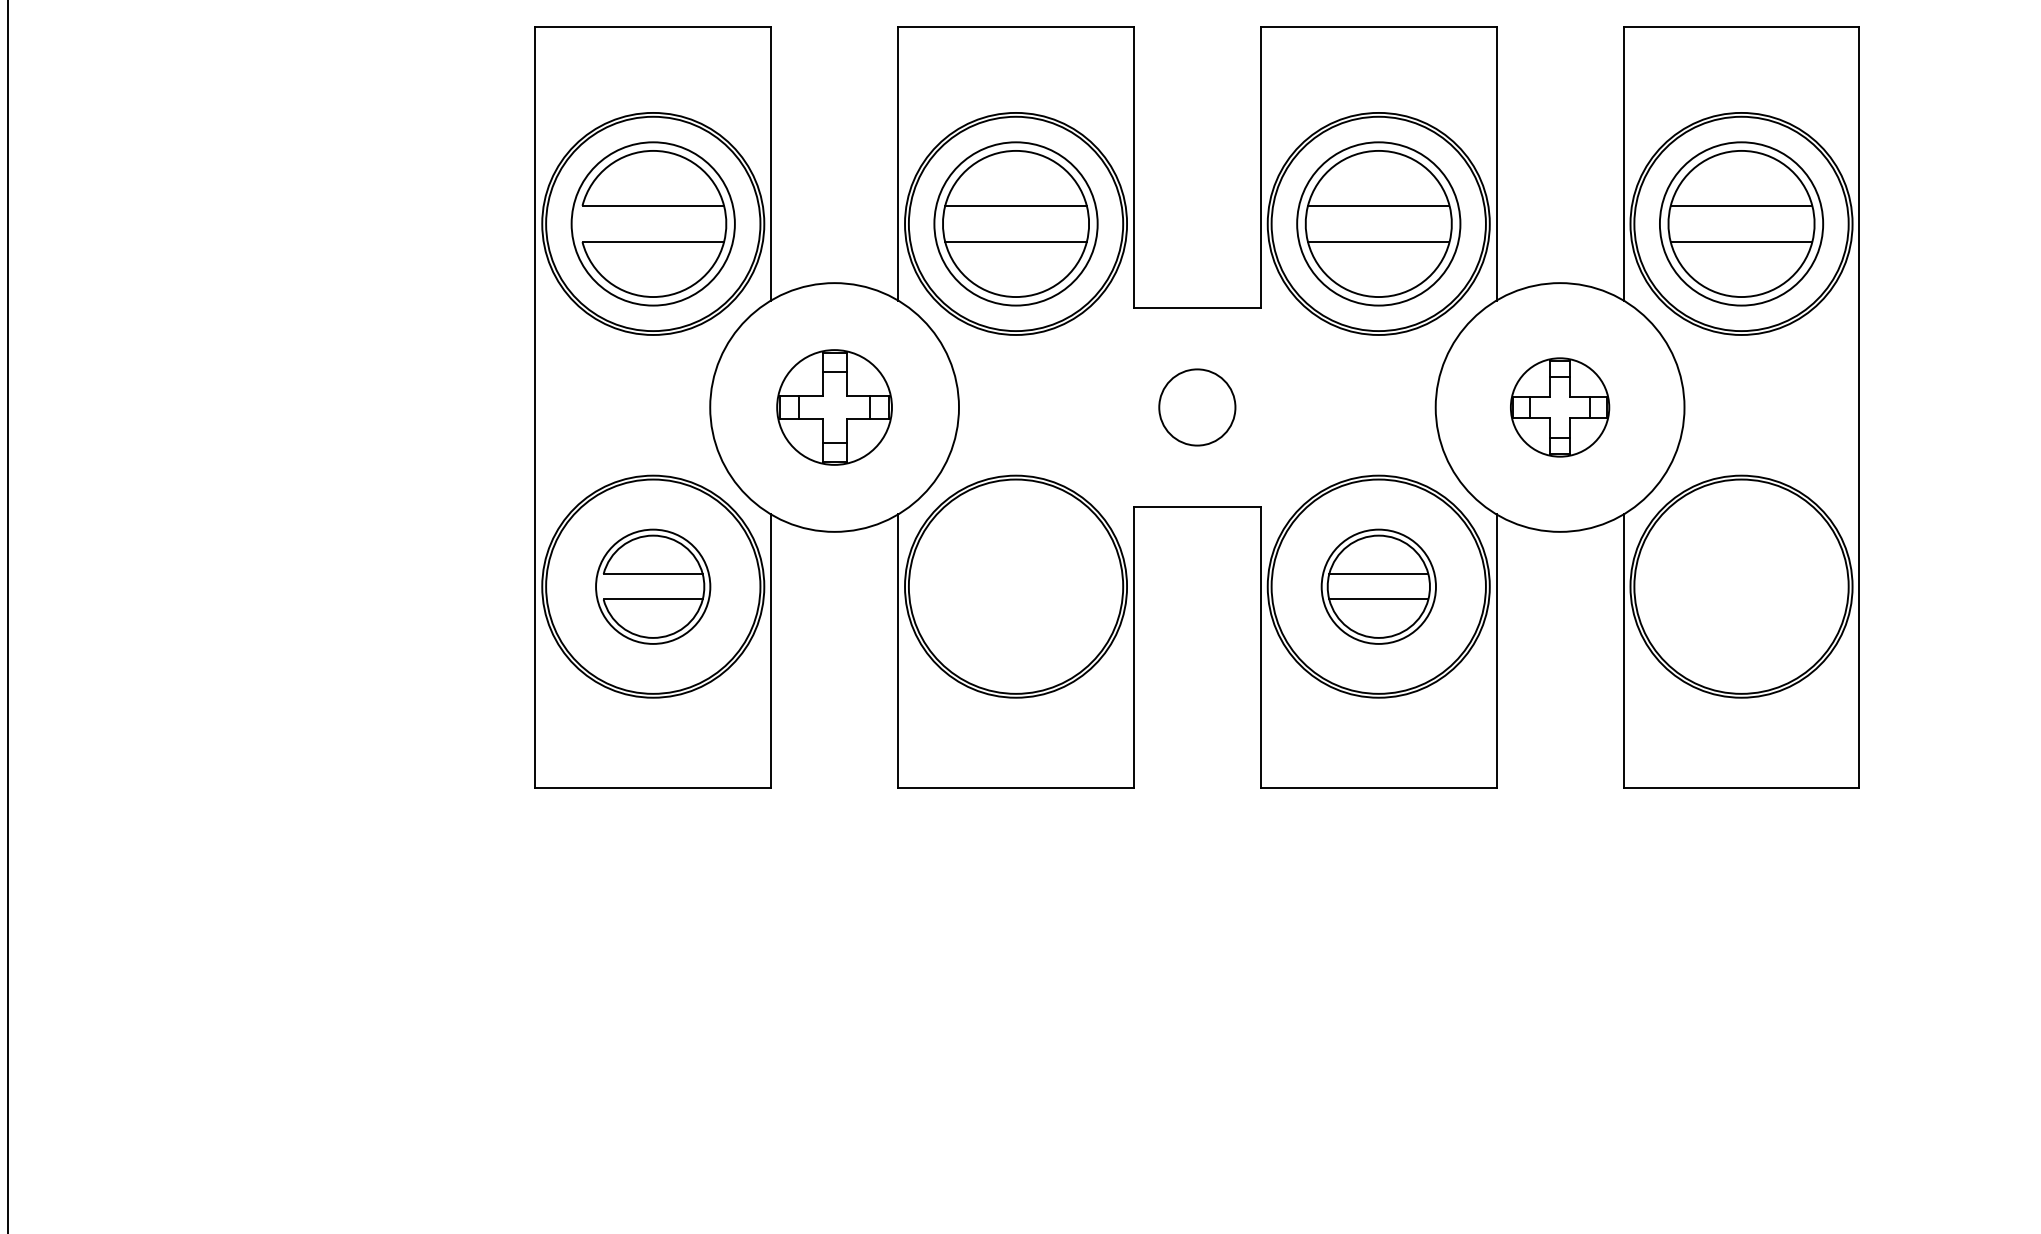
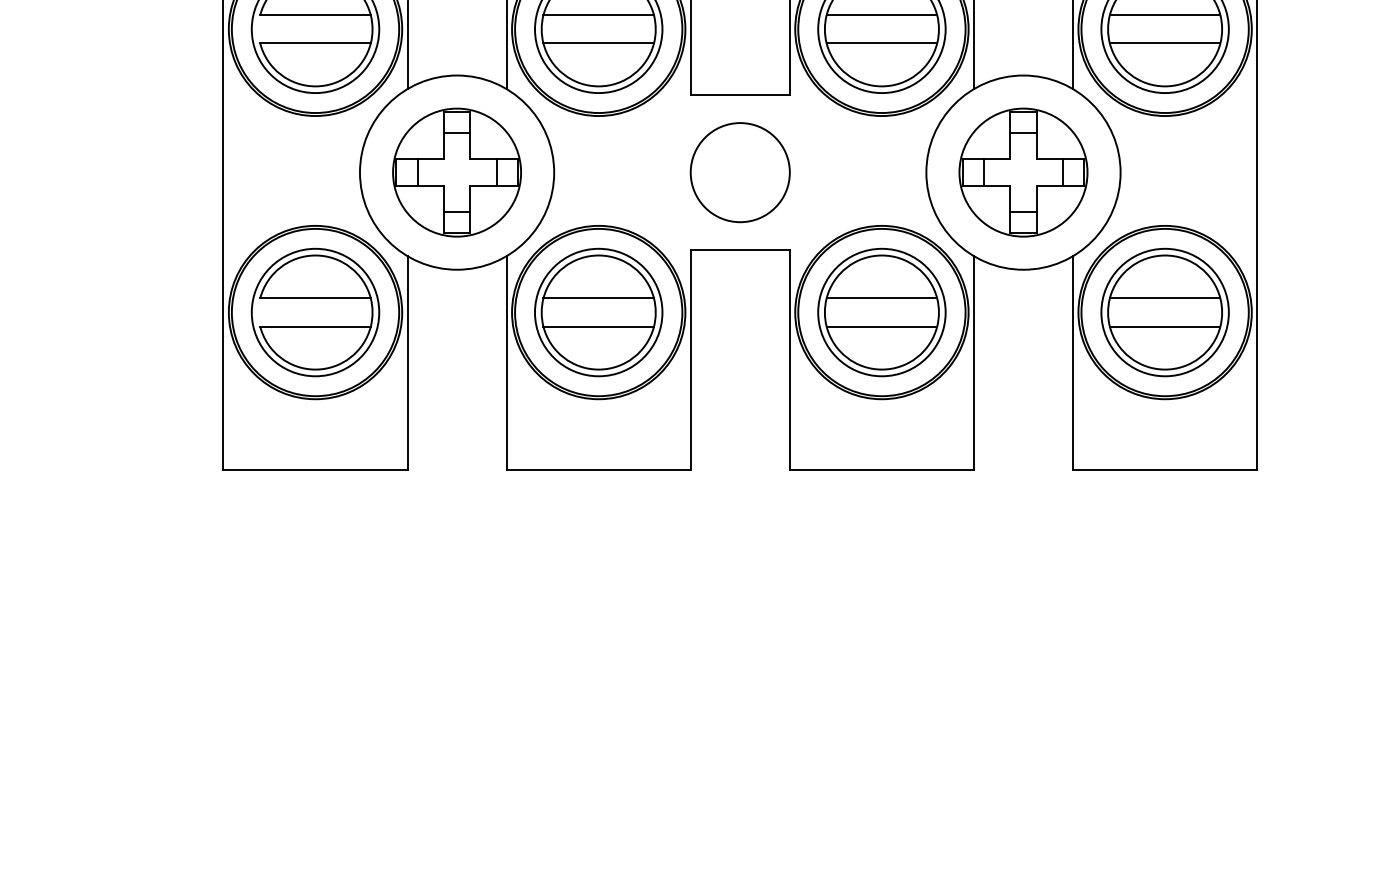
part: (834, 407) -> (457, 172), size x1.43
circle: (1196, 407) -> (739, 172), size x1.67
part: (1559, 407) -> (1023, 172), size x1.67
part: (652, 586) -> (314, 312), size x1.43
part: (1015, 586) -> (598, 312), added
part: (1378, 586) -> (881, 312), size x1.43
part: (1741, 586) -> (1165, 312), added

